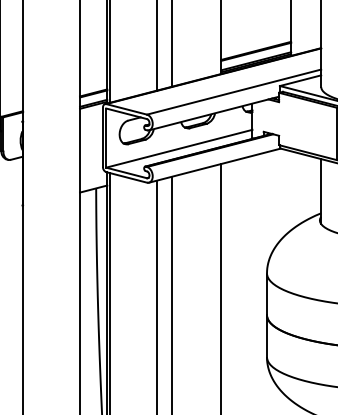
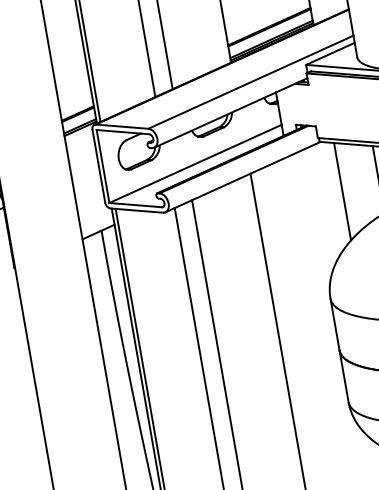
line: (291, 190) -> (342, 191), added

